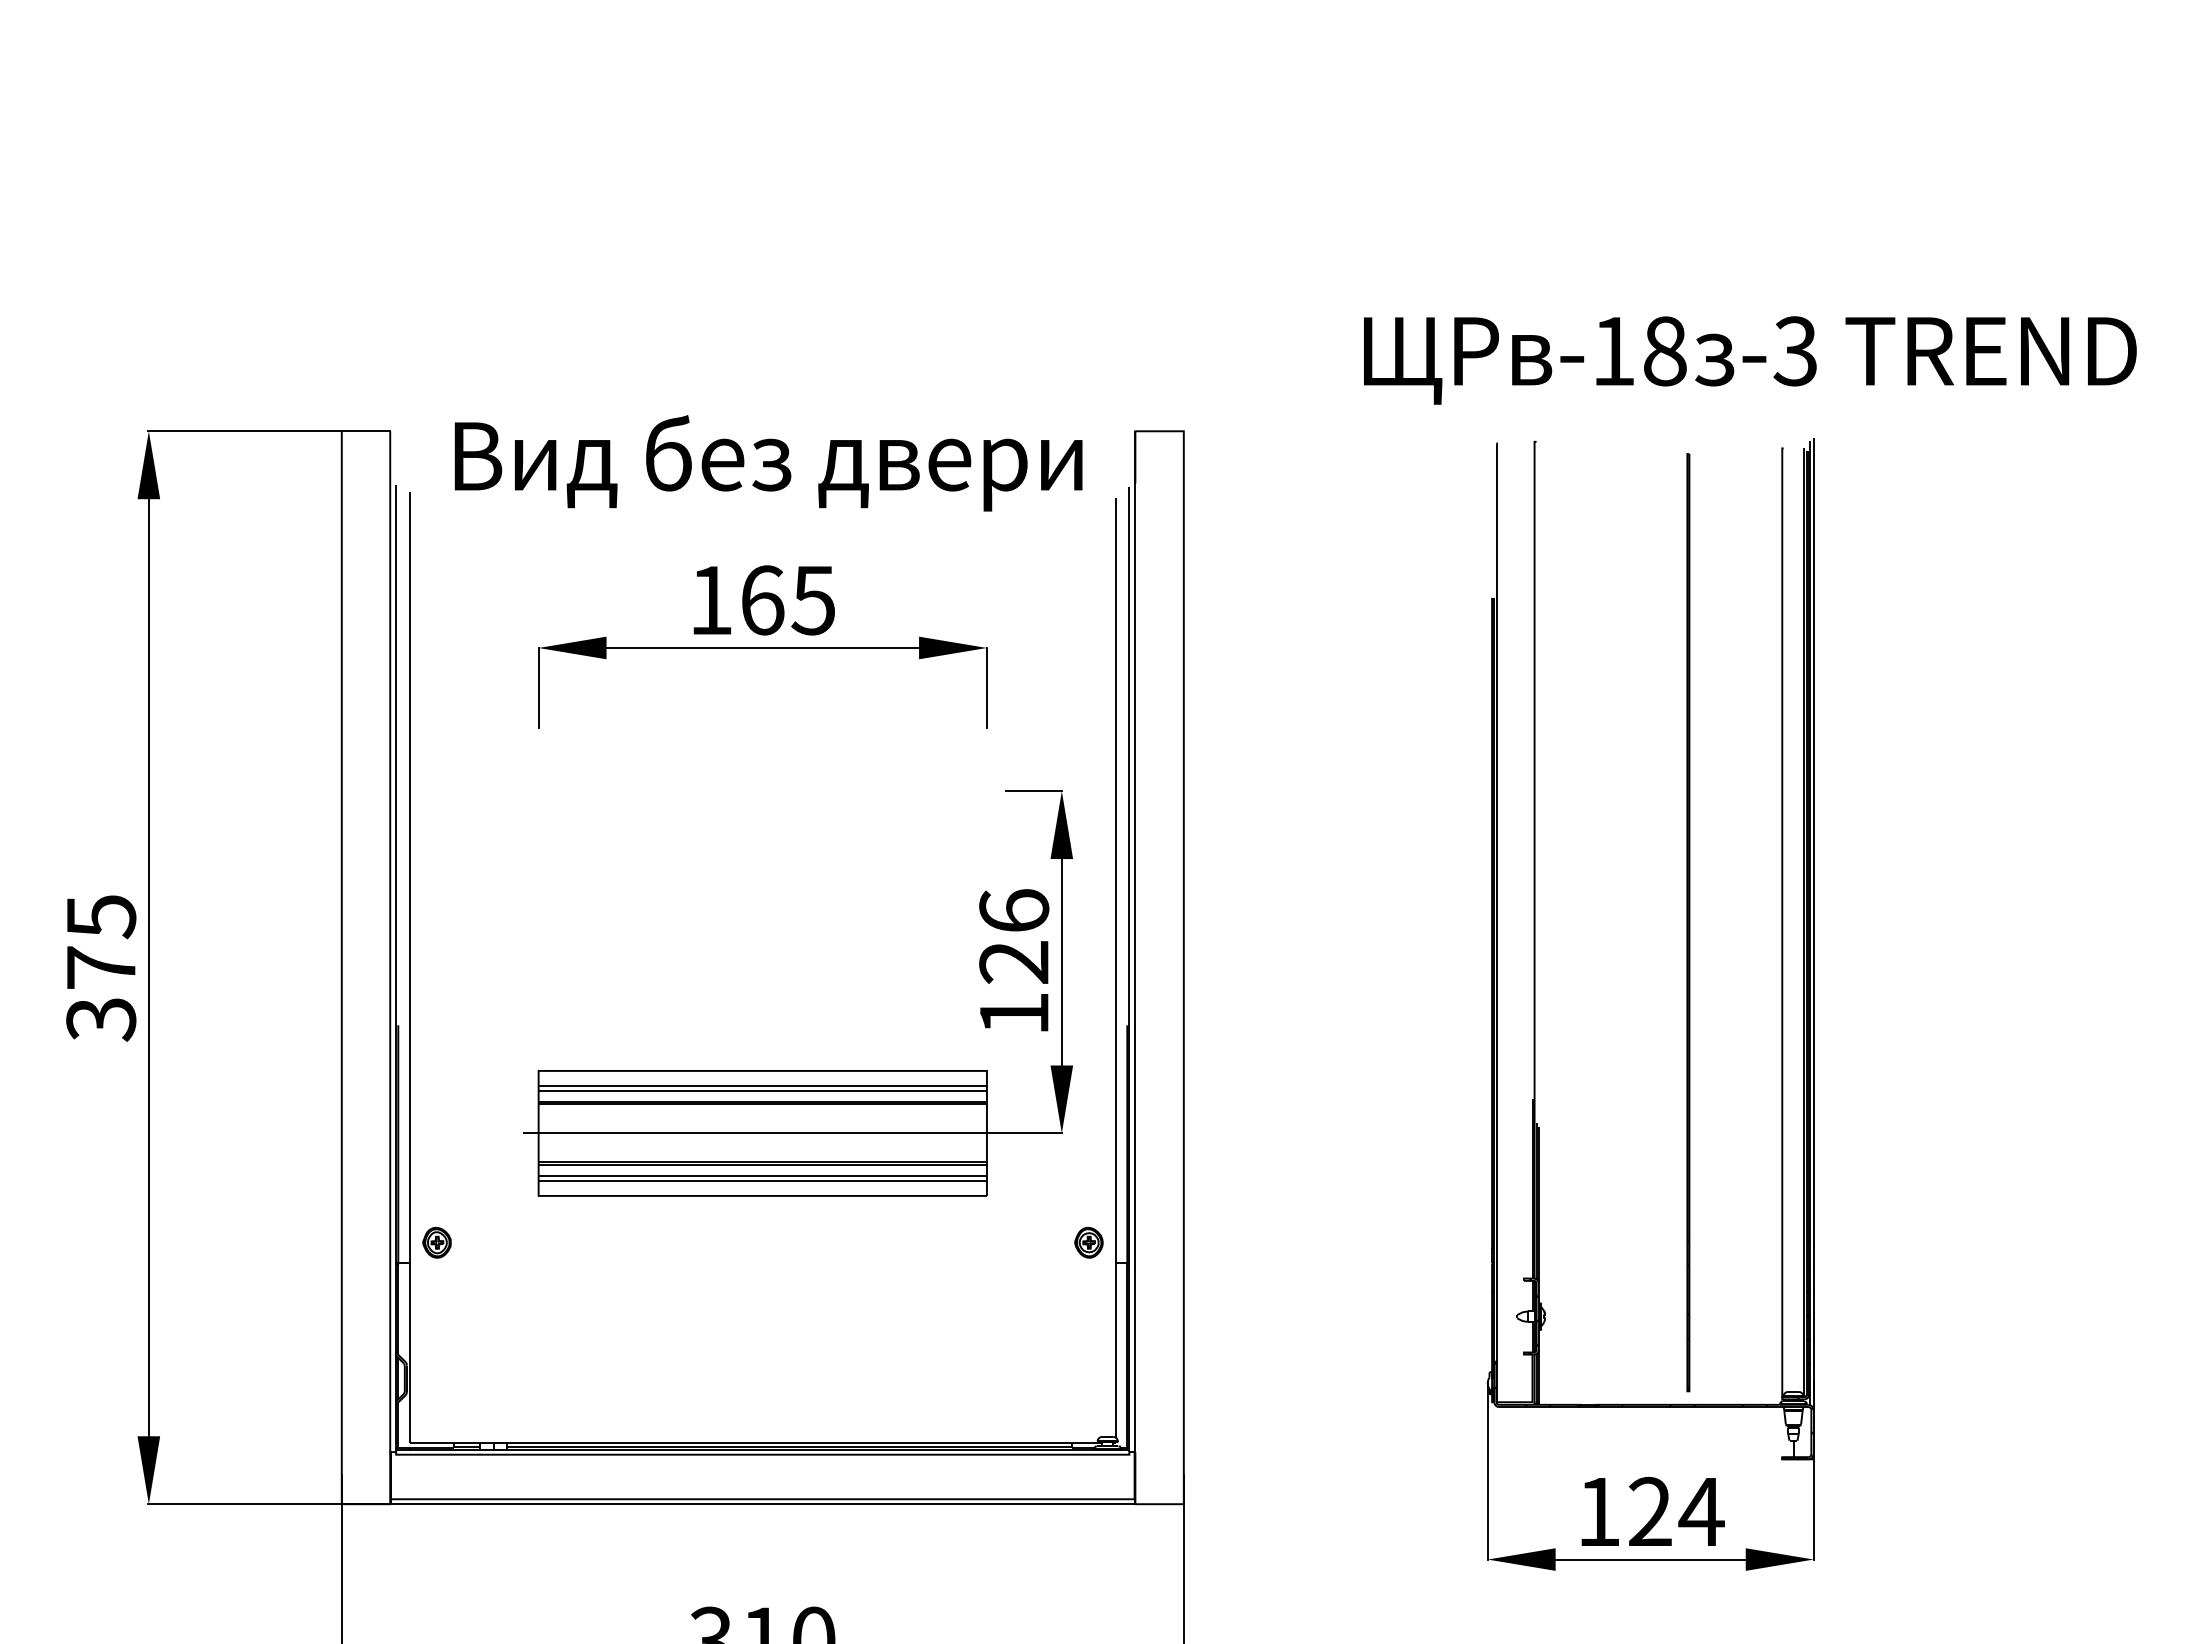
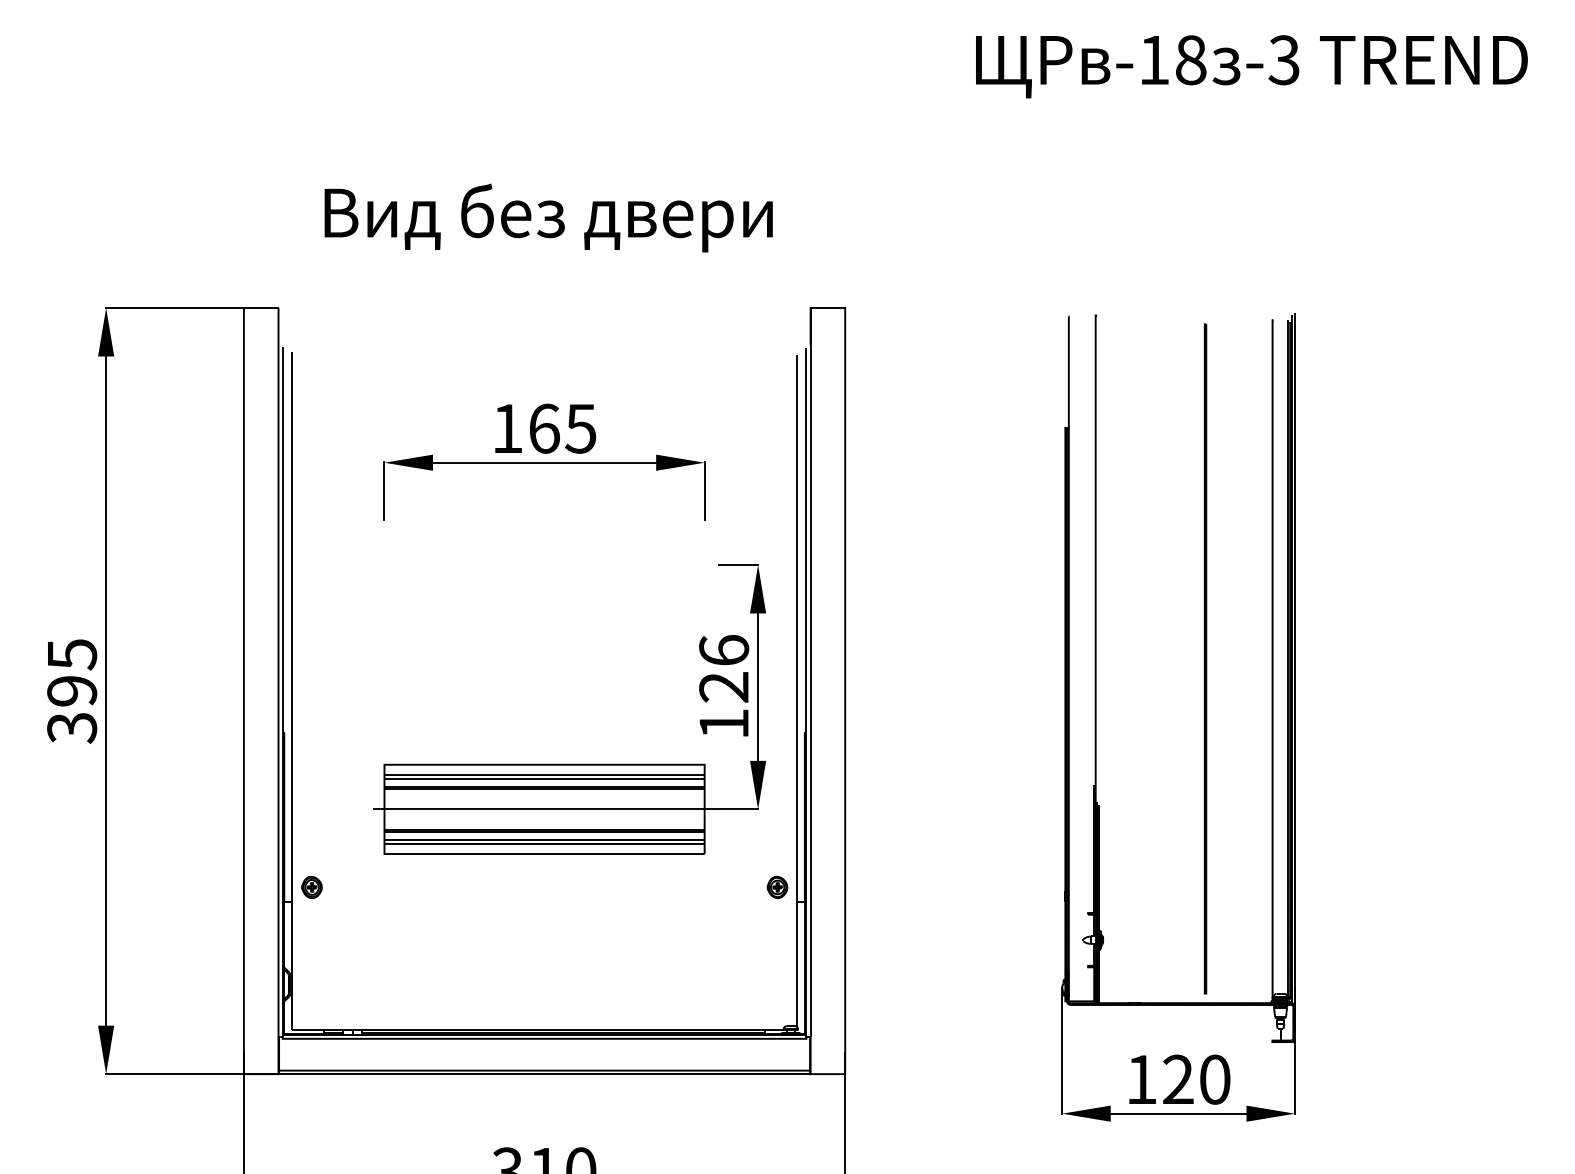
text: (1750, 360) -> (1252, 66), moved
text: (768, 463) -> (548, 218), moved
text: (101, 967) -> (72, 690), 375 -> 395
text: (1701, 1511) -> (1214, 1079), 124 -> 120

